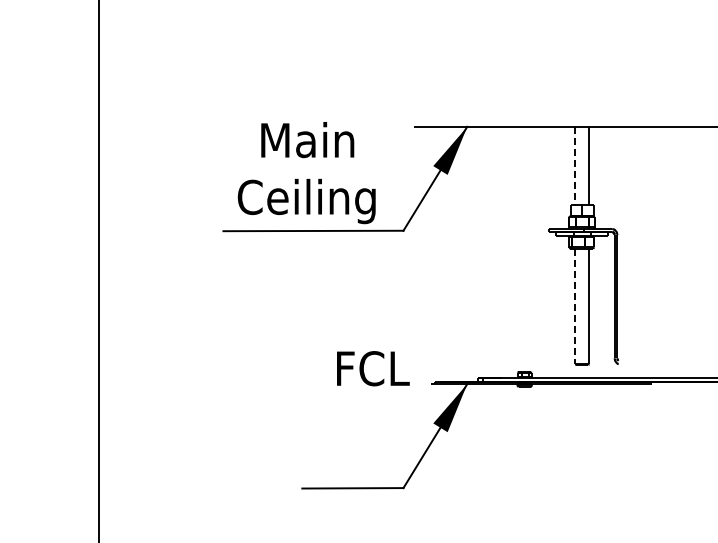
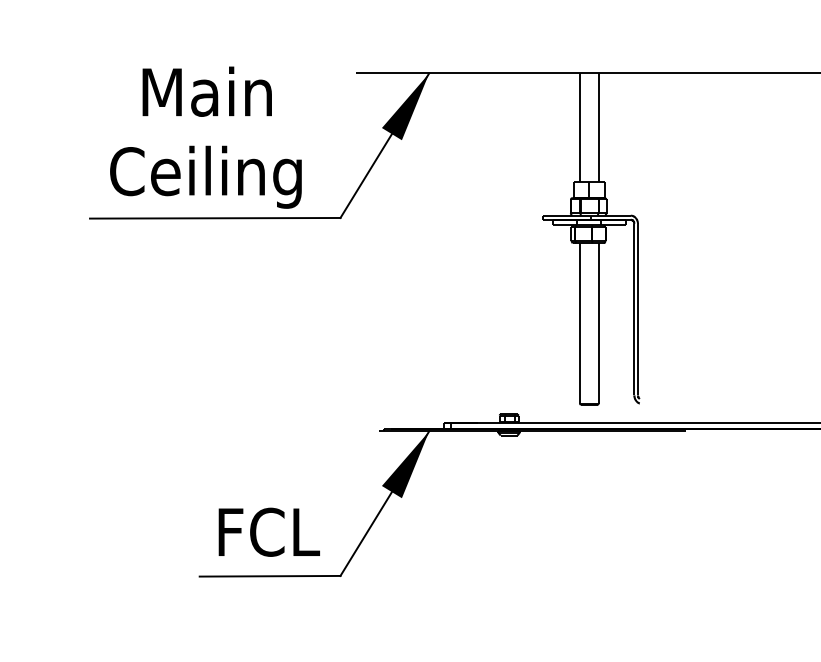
line: (575, 166) -> (579, 128), dashed -> solid
line: (575, 306) -> (579, 323), dashed -> solid
text: (373, 368) -> (269, 532), moved

